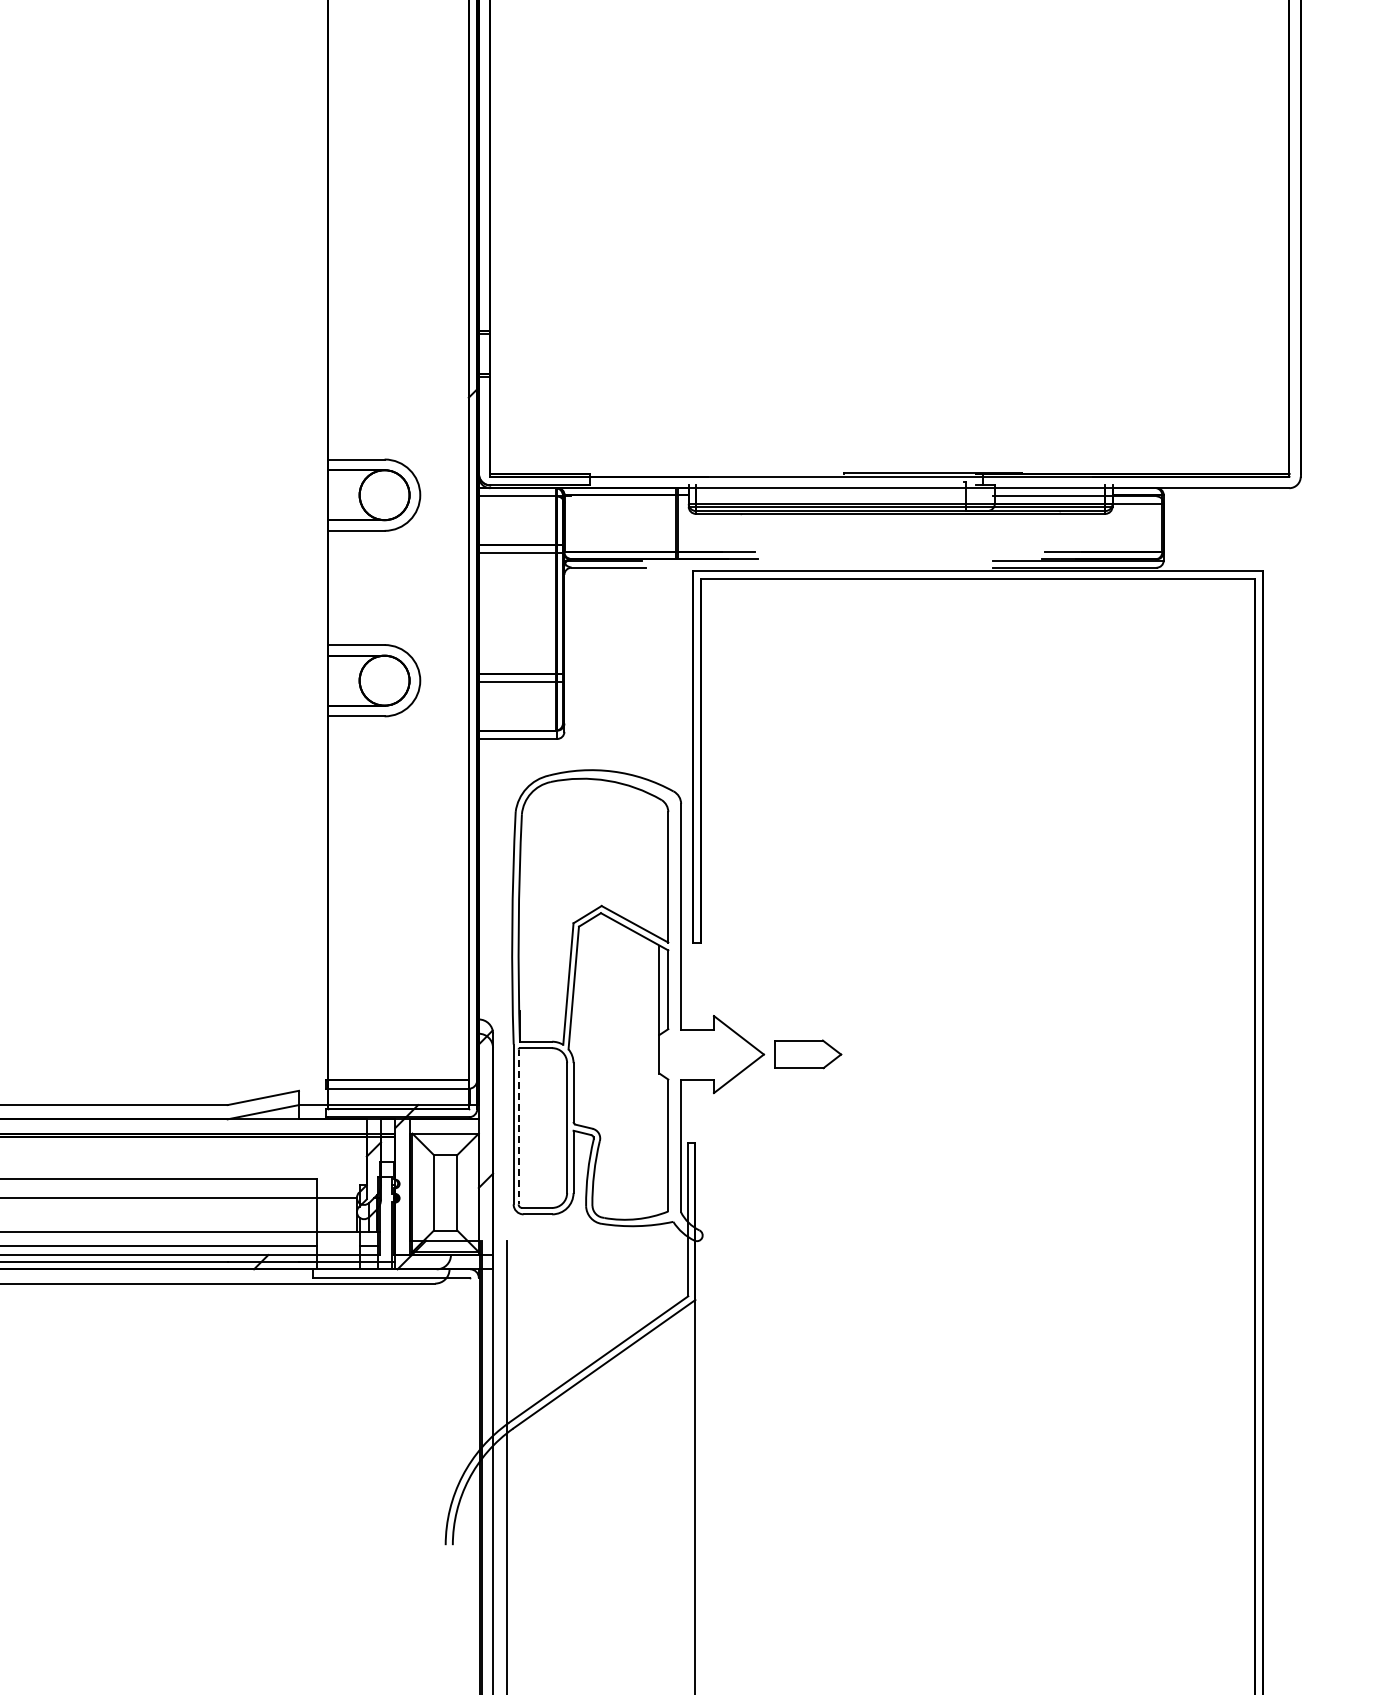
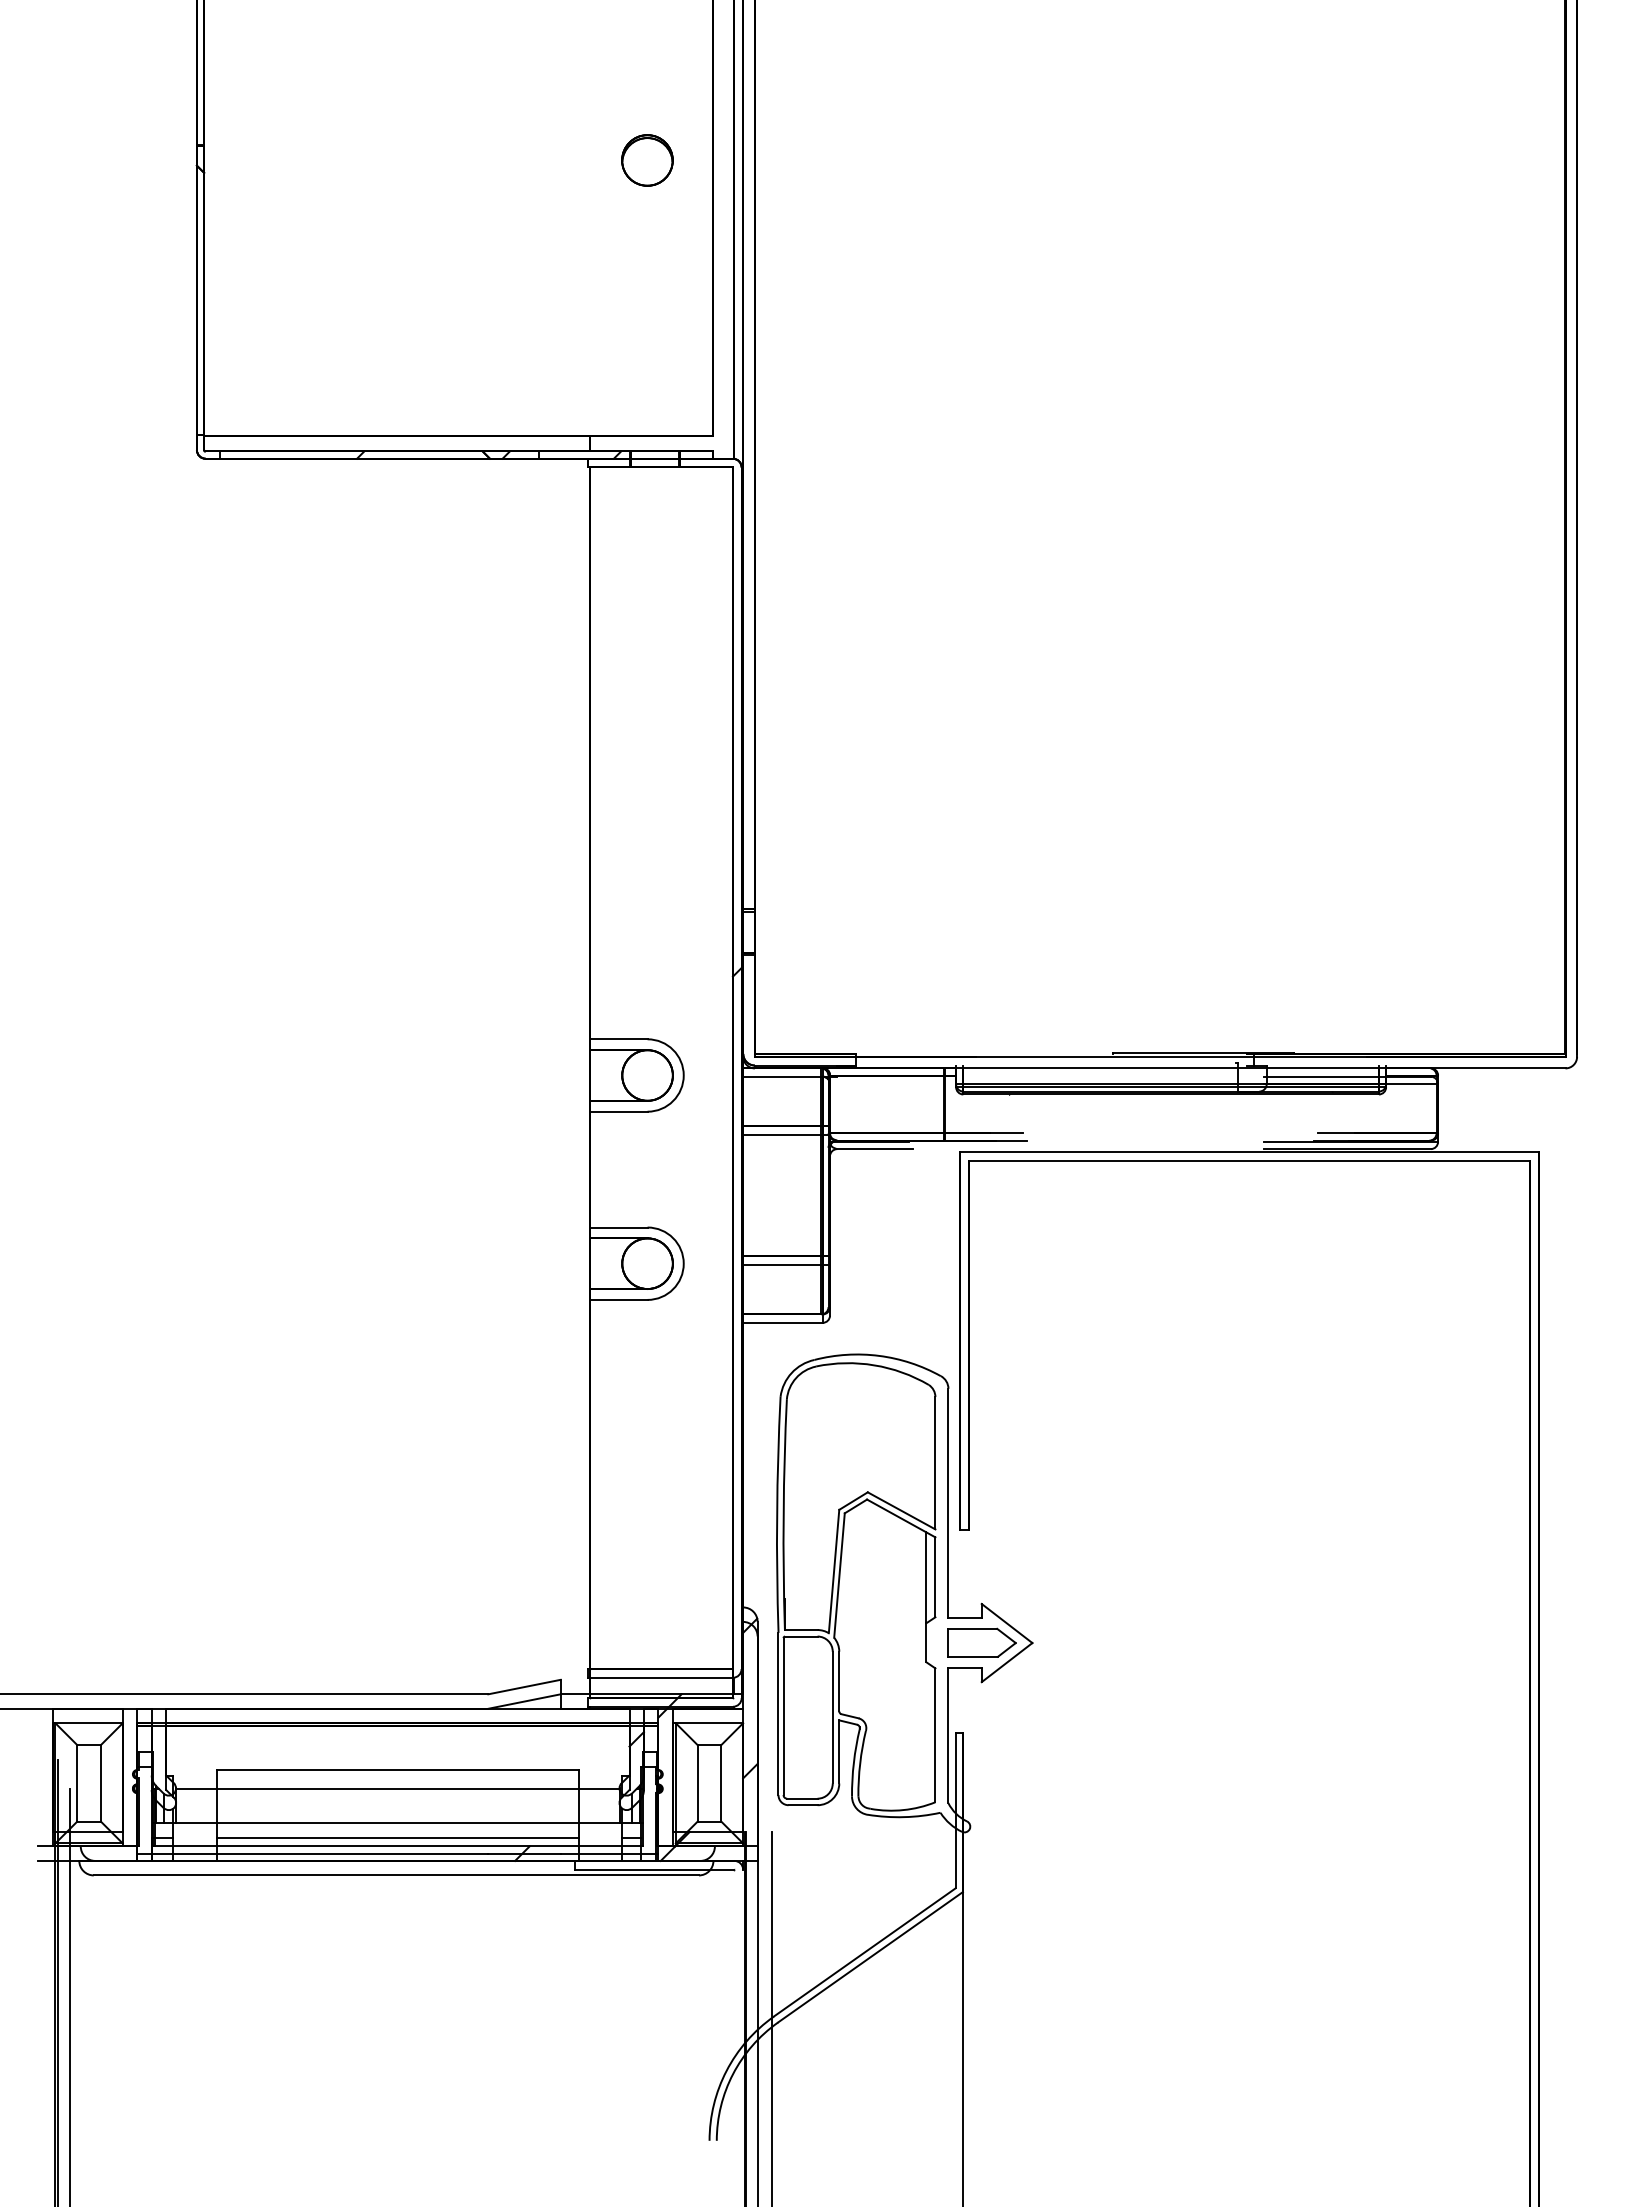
part: (807, 1054) -> (981, 1642), moved
line: (518, 1126) -> (783, 1716), dashed -> solid

